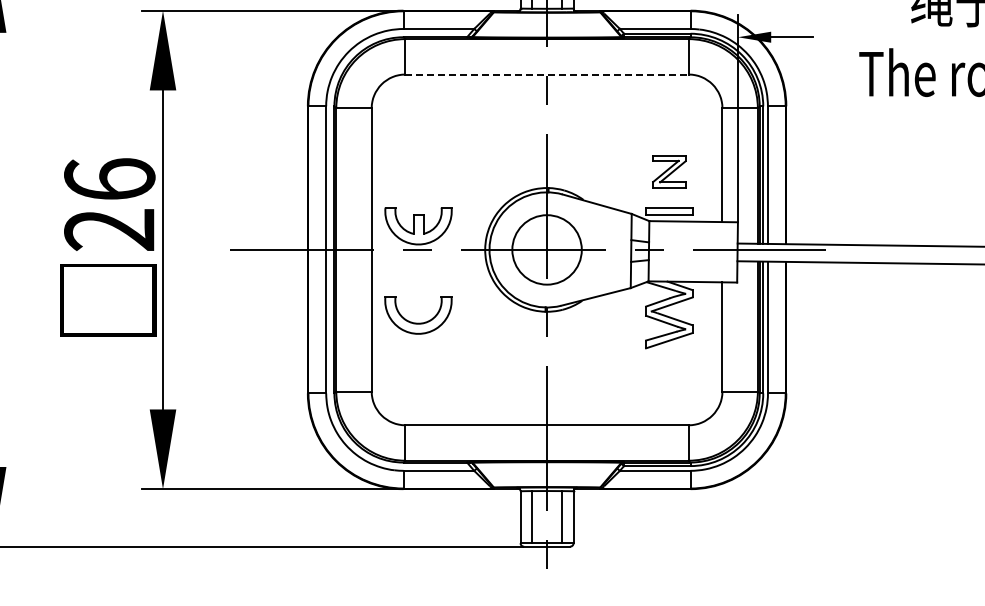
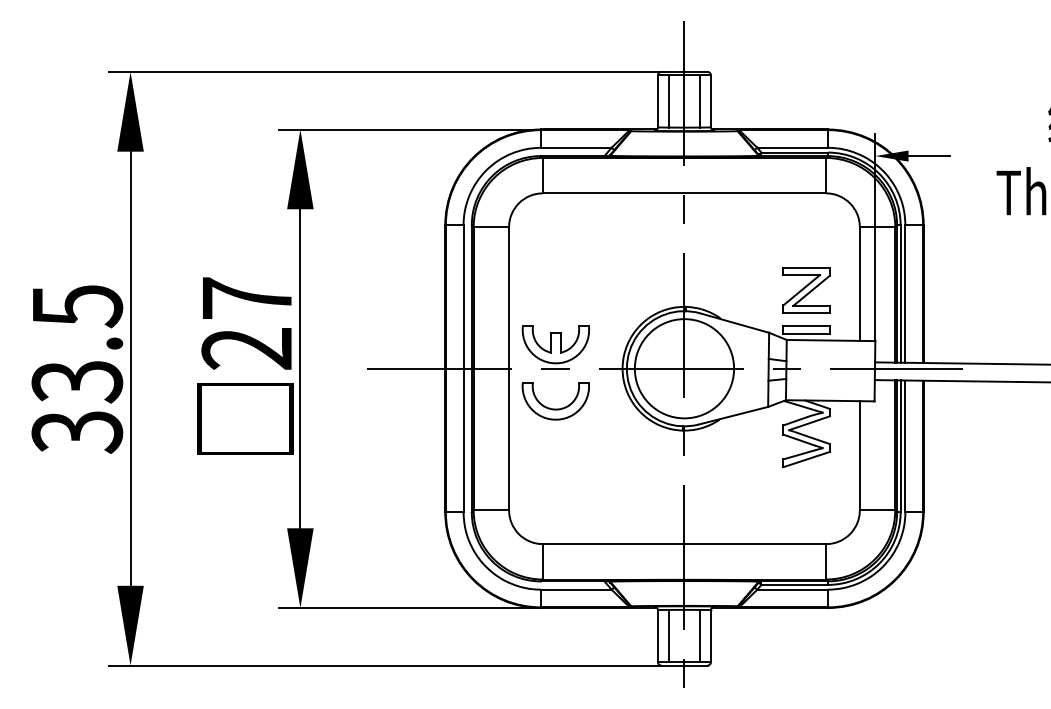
line: (547, 74) -> (684, 193), dashed -> solid
part: (669, 171) -> (806, 290), size x1.43
text: (109, 178) -> (246, 297), 26 -> 27
circle: (547, 249) -> (684, 368), size x1.43
part: (418, 322) -> (555, 408), moved

